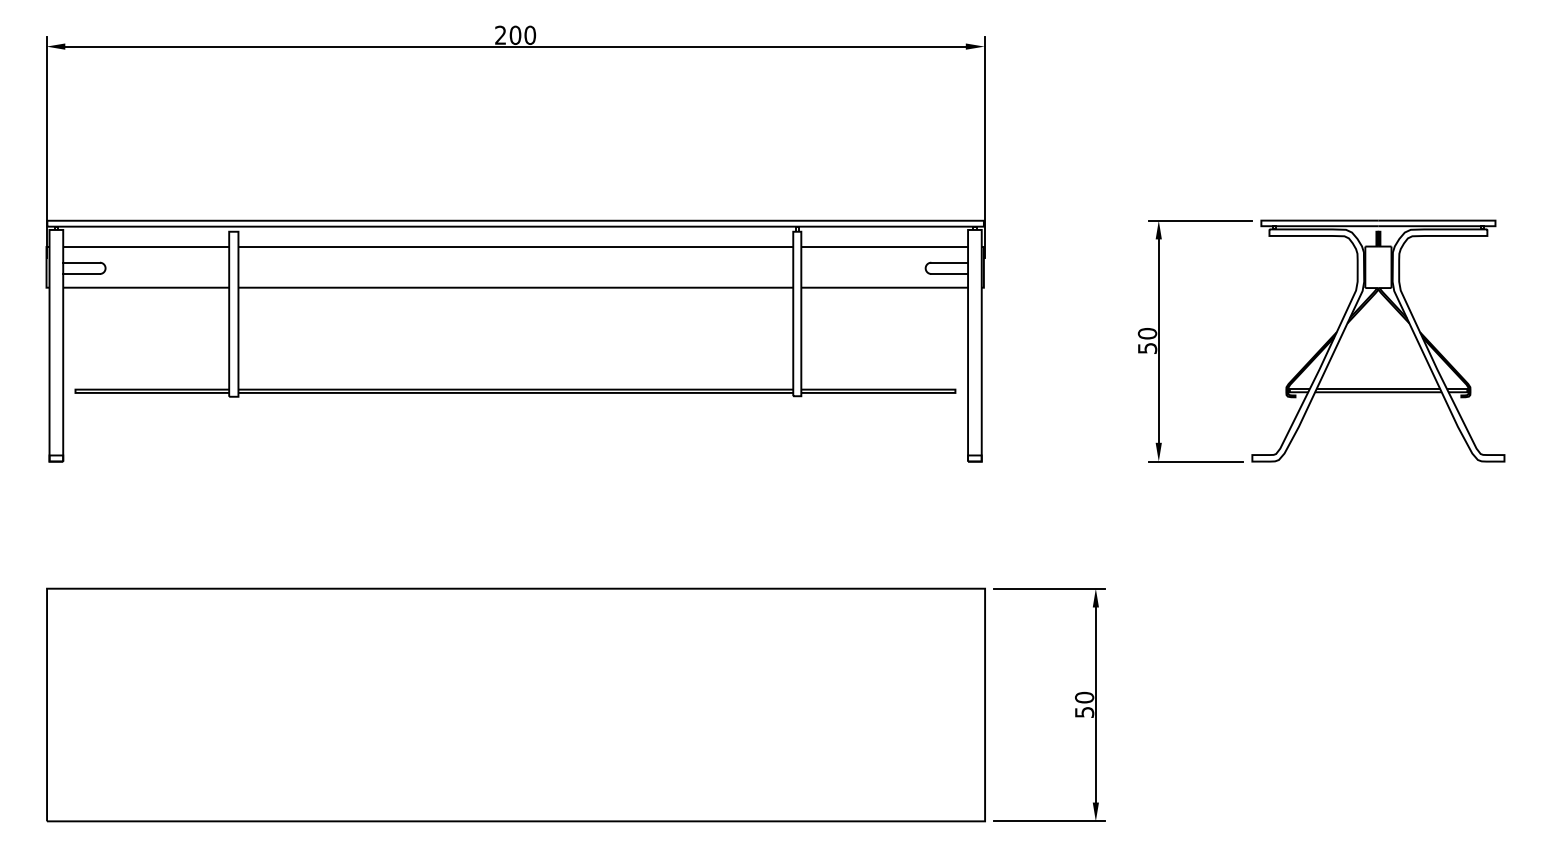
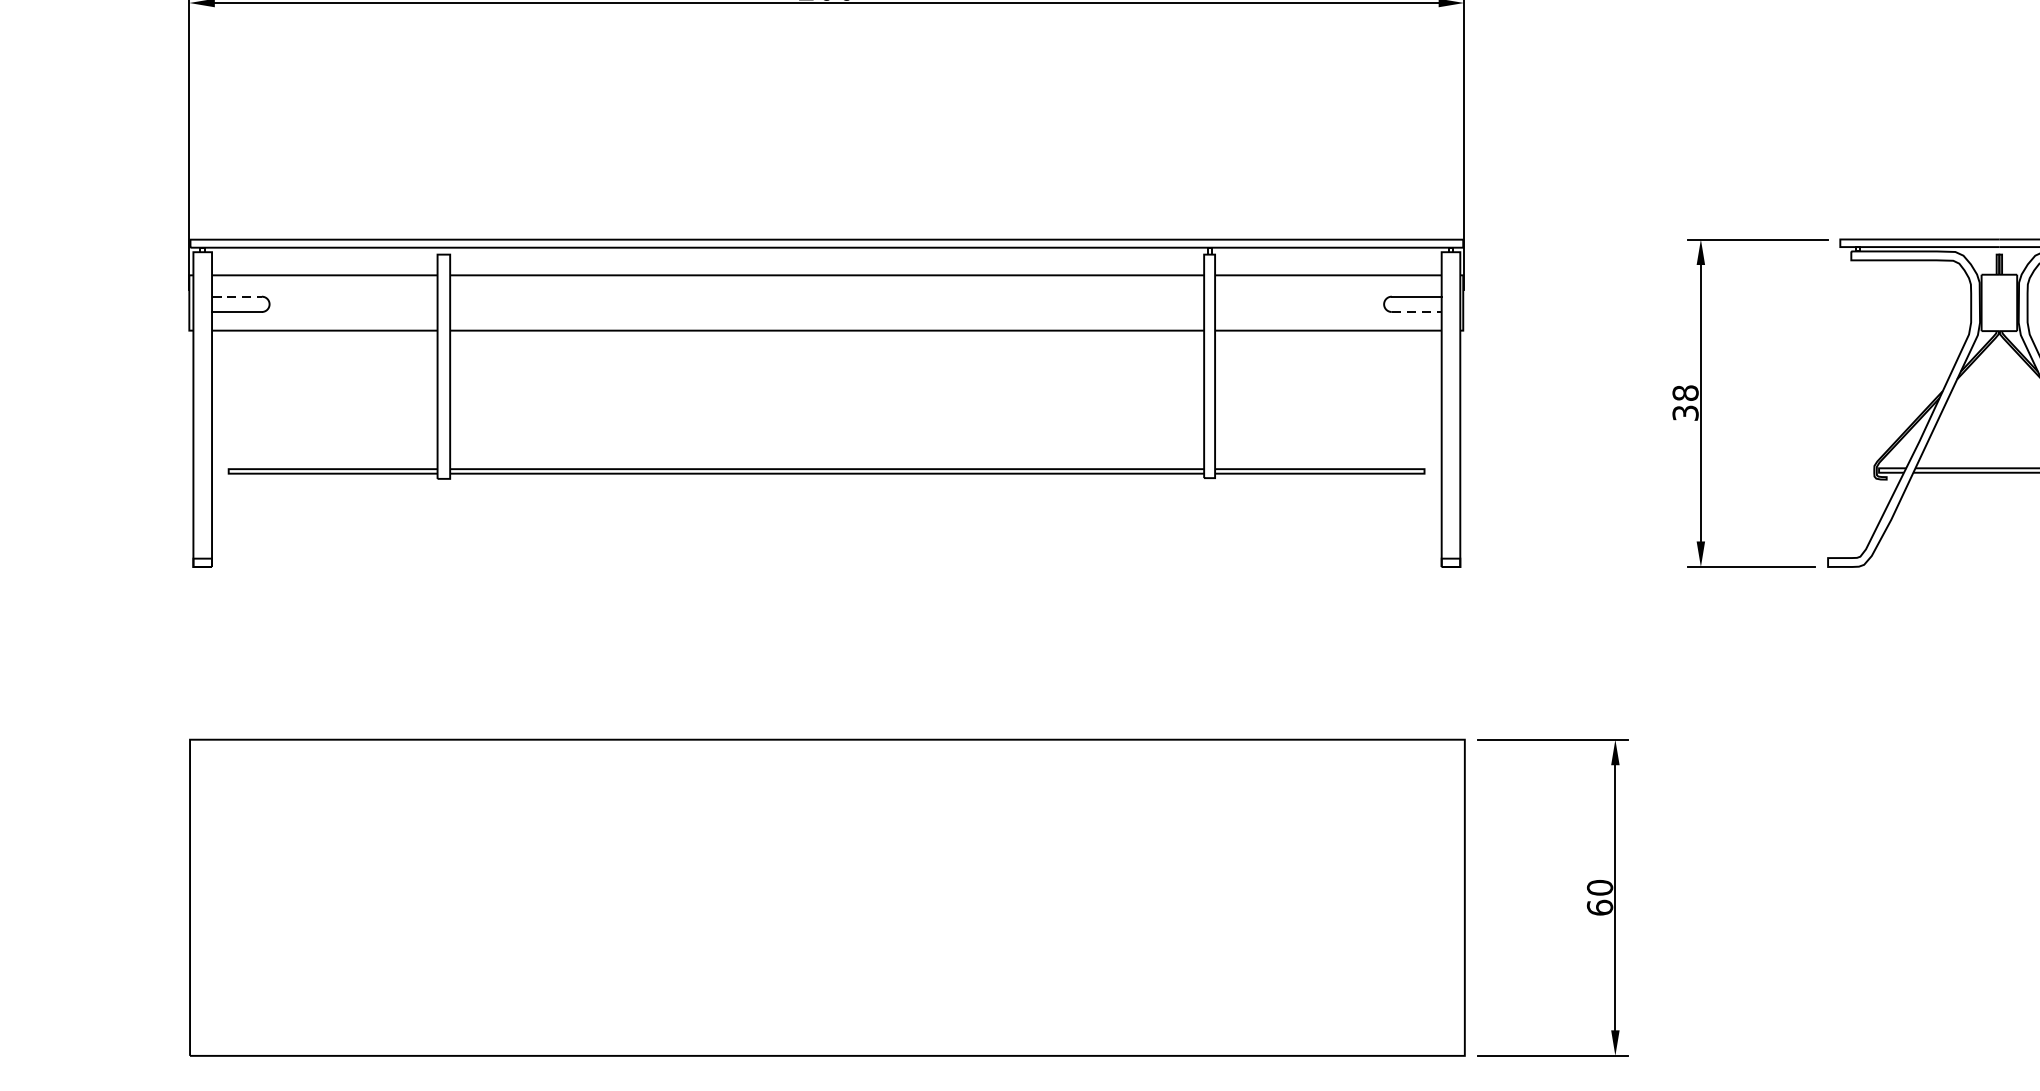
line: (82, 262) -> (238, 296), solid -> dashed
line: (950, 273) -> (1417, 311), solid -> dashed
text: (1146, 340) -> (1684, 402), 50 -> 38
text: (1084, 712) -> (1599, 907), 50 -> 60

